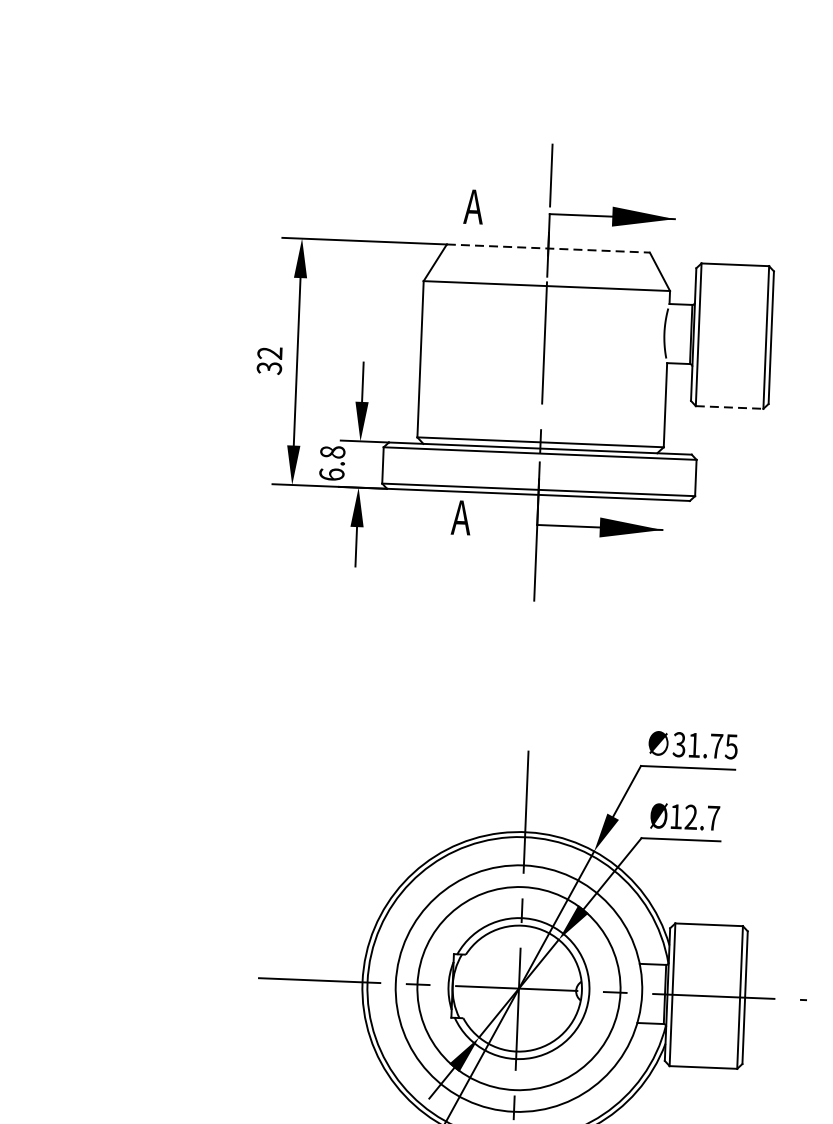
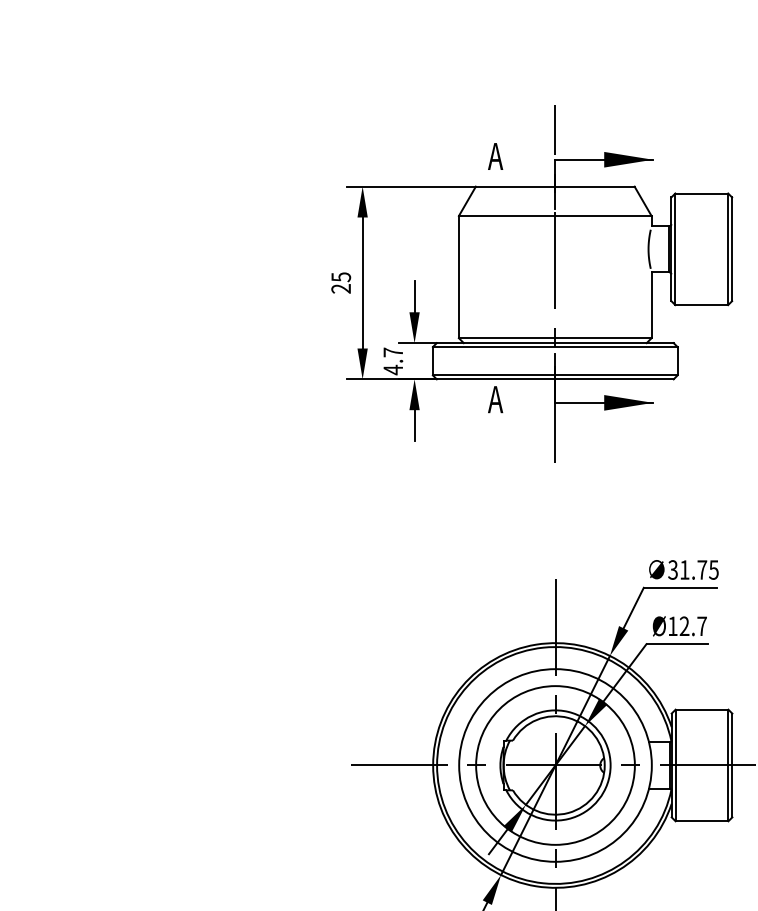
line: (548, 248) -> (555, 186), dashed -> solid
text: (270, 360) -> (341, 282), 32 -> 25
line: (730, 408) -> (702, 305), dashed -> solid
text: (332, 463) -> (393, 361), 6.8 -> 4.7

